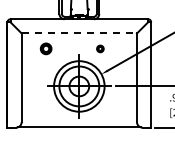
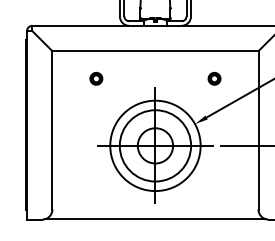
line: (79, 33) -> (155, 51), dashed -> solid
part: (46, 48) -> (96, 78), size x0.62
part: (100, 48) -> (214, 78), moved

